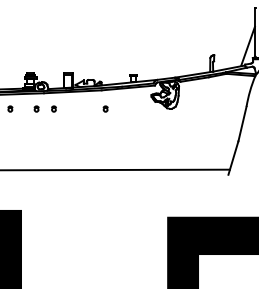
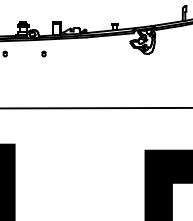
part: (36, 108) -> (28, 53), removed
part: (105, 108) -> (89, 53), removed

